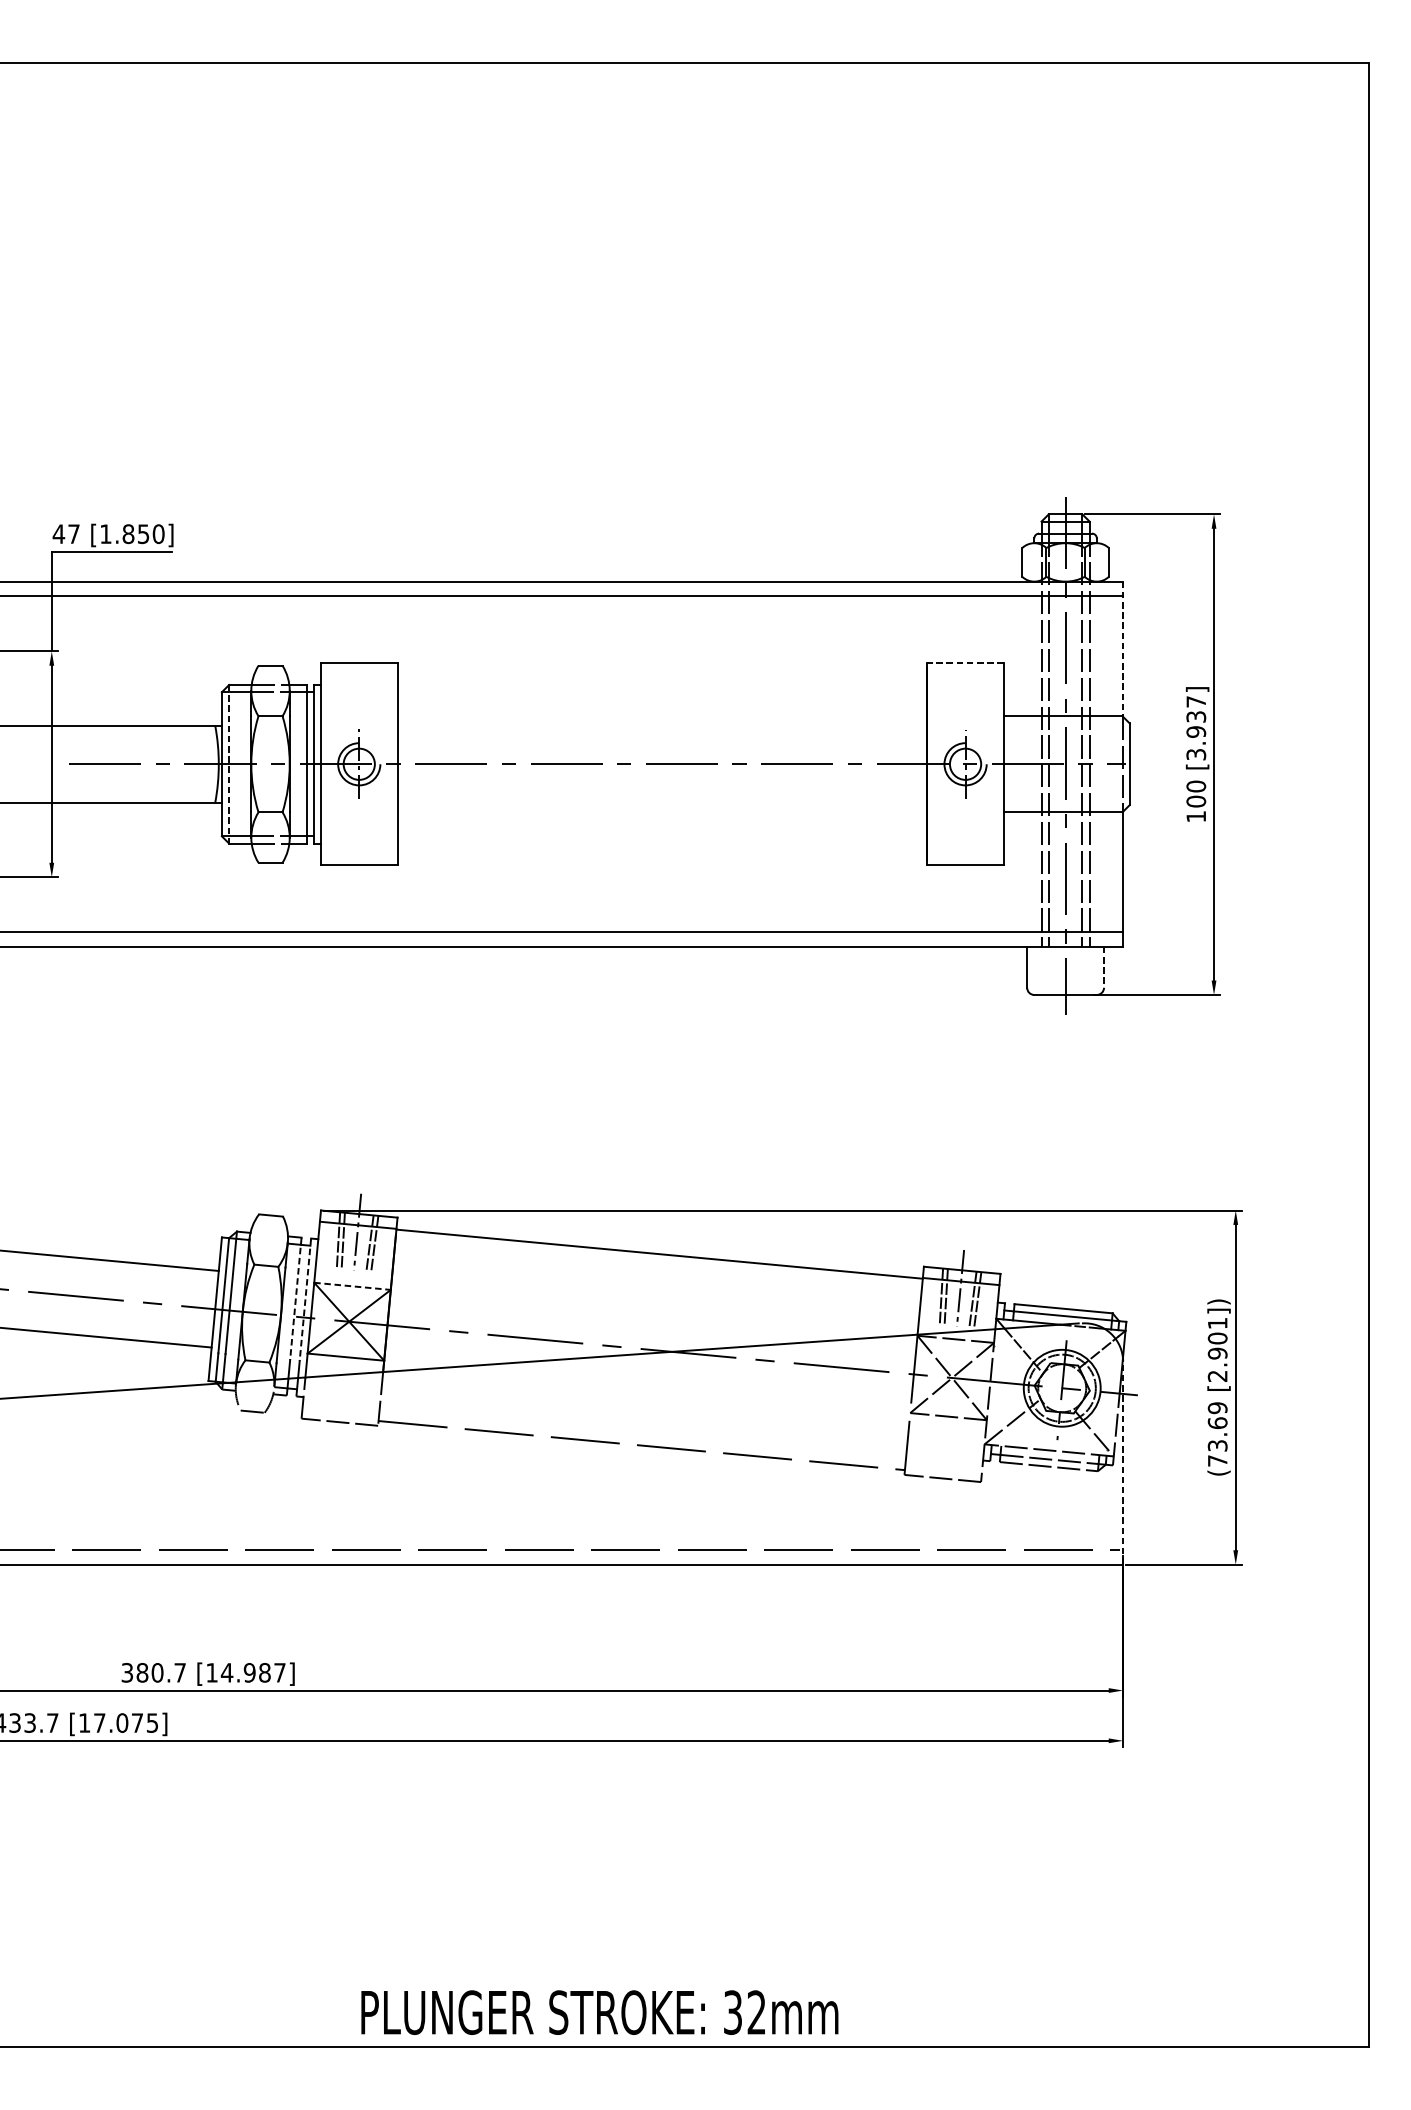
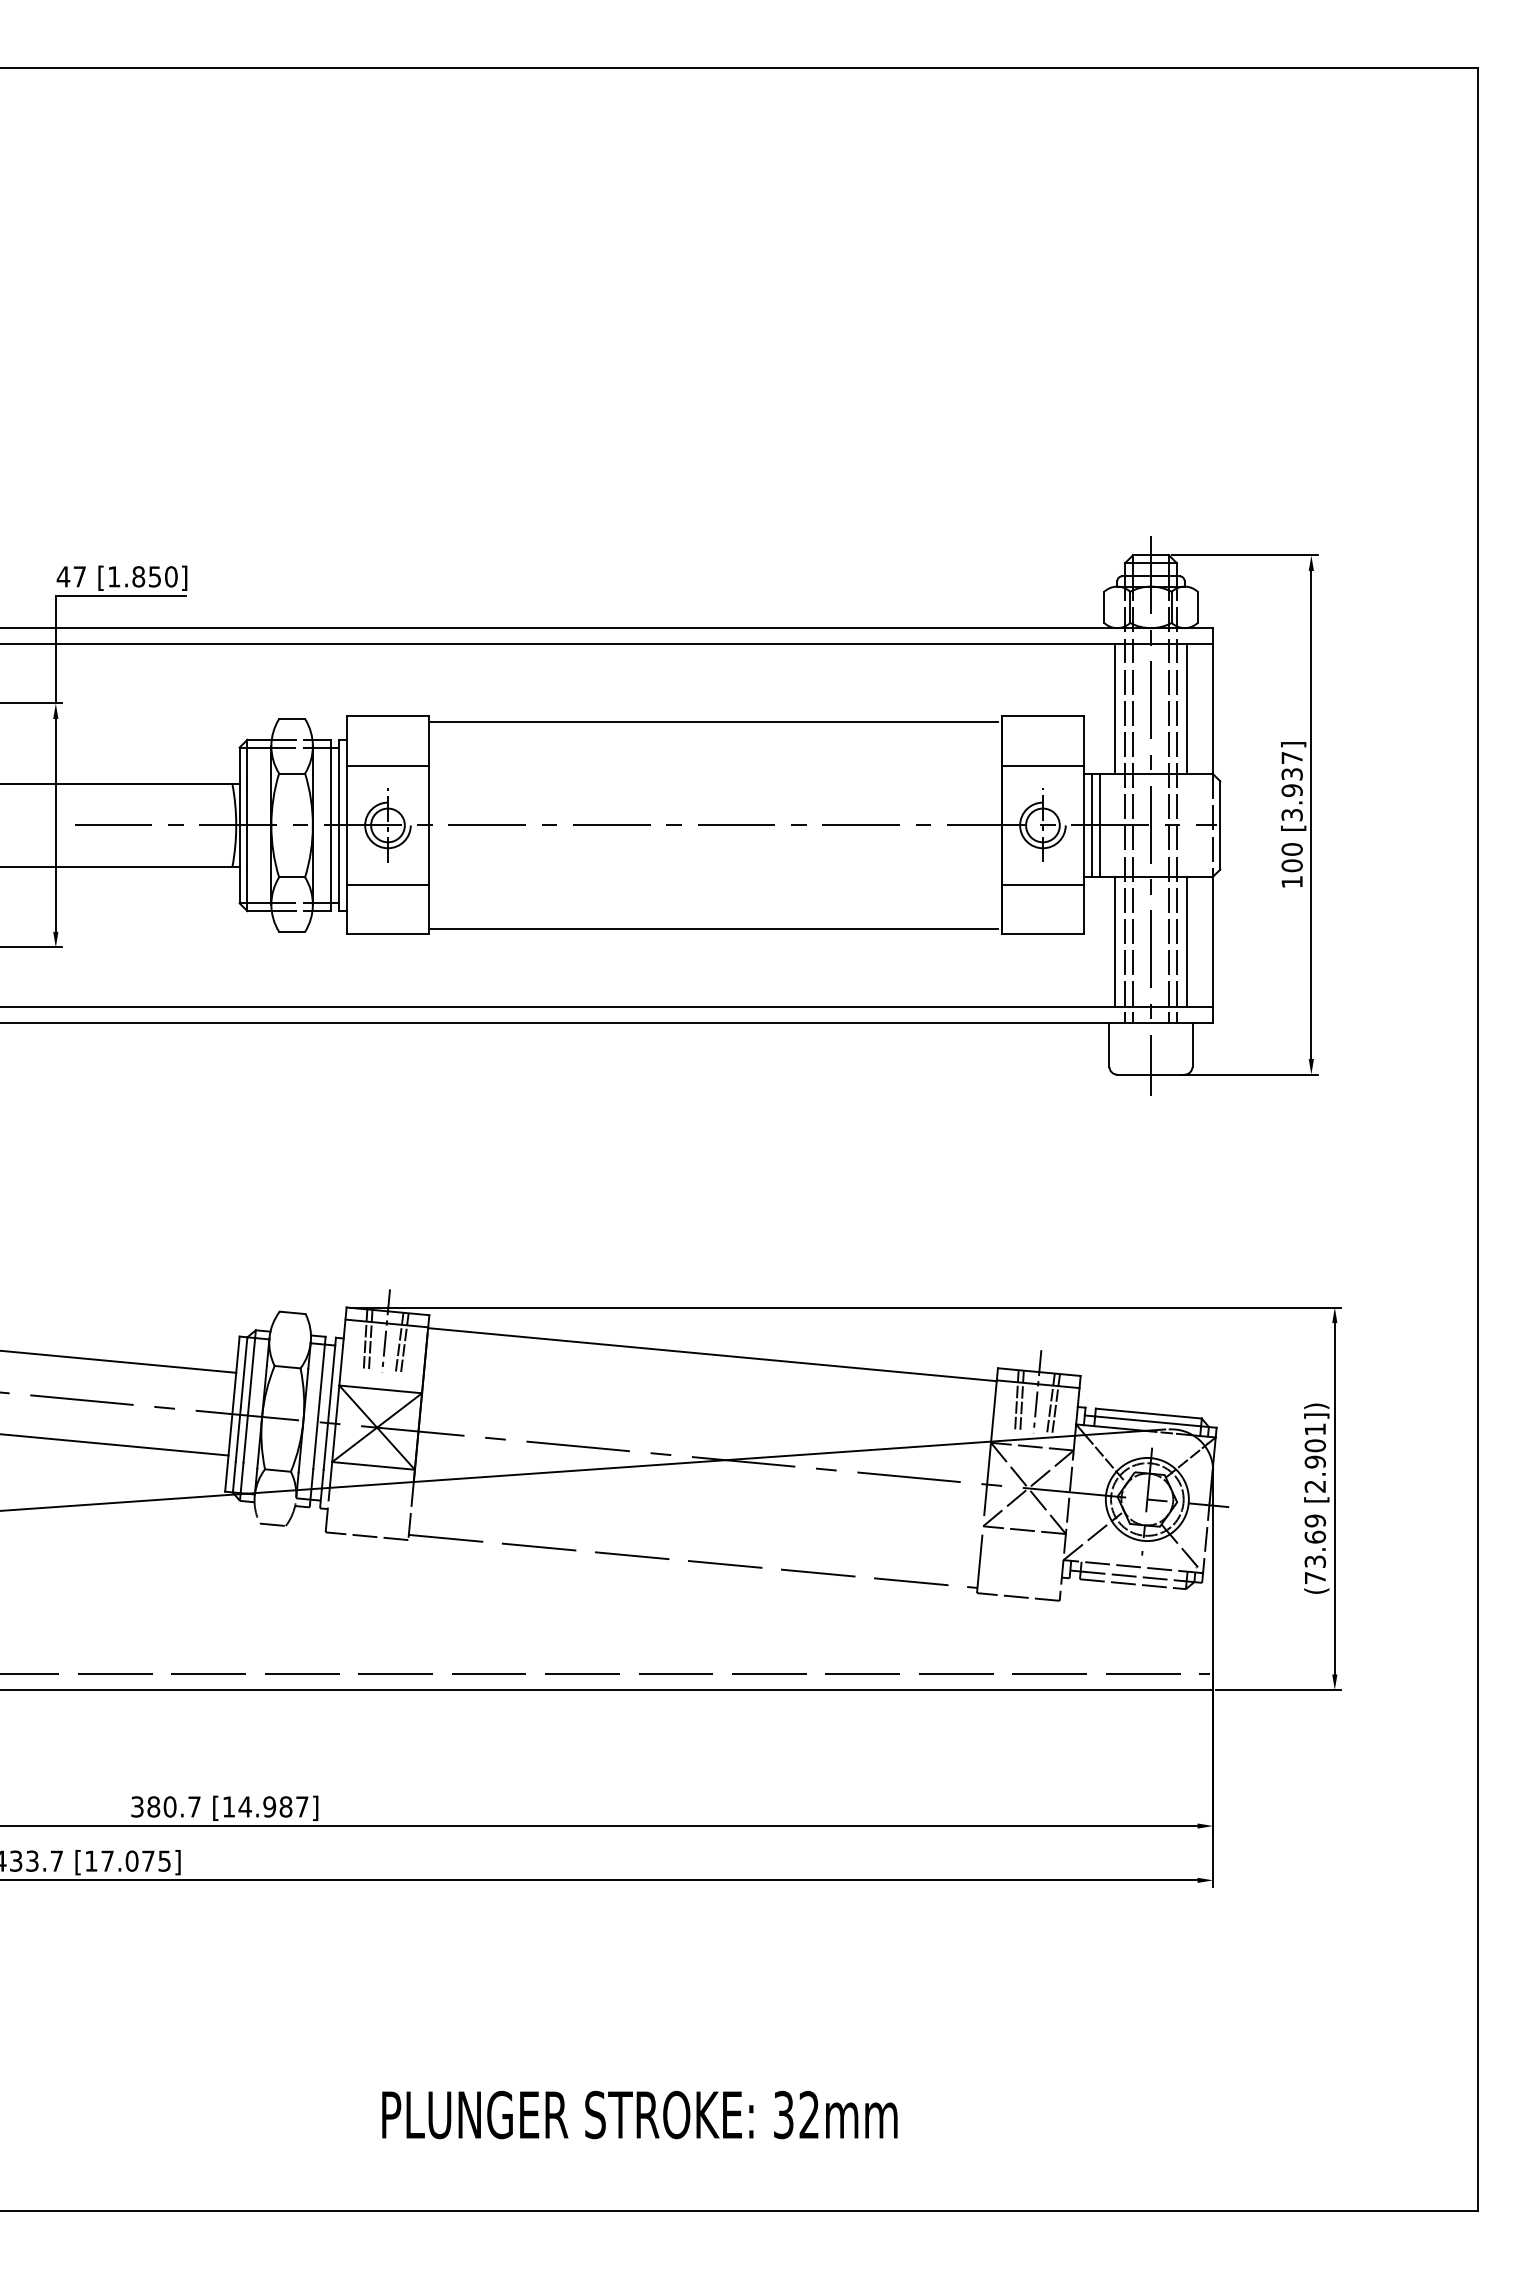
line: (1123, 649) -> (1213, 701), dashed -> solid
line: (1031, 656) -> (1114, 708), added
line: (1099, 656) -> (1187, 708), added
line: (965, 663) -> (1042, 716), dashed -> solid
line: (660, 668) -> (713, 721), added
line: (358, 708) -> (387, 765), added
line: (965, 708) -> (1042, 765), added
line: (229, 764) -> (247, 825), dashed -> solid
line: (1011, 764) -> (1092, 825), added
line: (1017, 764) -> (1099, 825), added
line: (358, 819) -> (387, 885), added
line: (965, 819) -> (1042, 885), added
line: (660, 860) -> (713, 929), added
line: (1031, 872) -> (1114, 942), added
line: (1099, 872) -> (1187, 942), added
line: (1104, 967) -> (1192, 1045), dashed -> solid
line: (352, 1286) -> (380, 1389), dashed -> solid
line: (295, 1299) -> (319, 1403), dashed -> solid
line: (305, 1300) -> (329, 1404), dashed -> solid
line: (1123, 1463) -> (1213, 1580), dashed -> solid
text: (599, 2012) -> (639, 2114), moved

